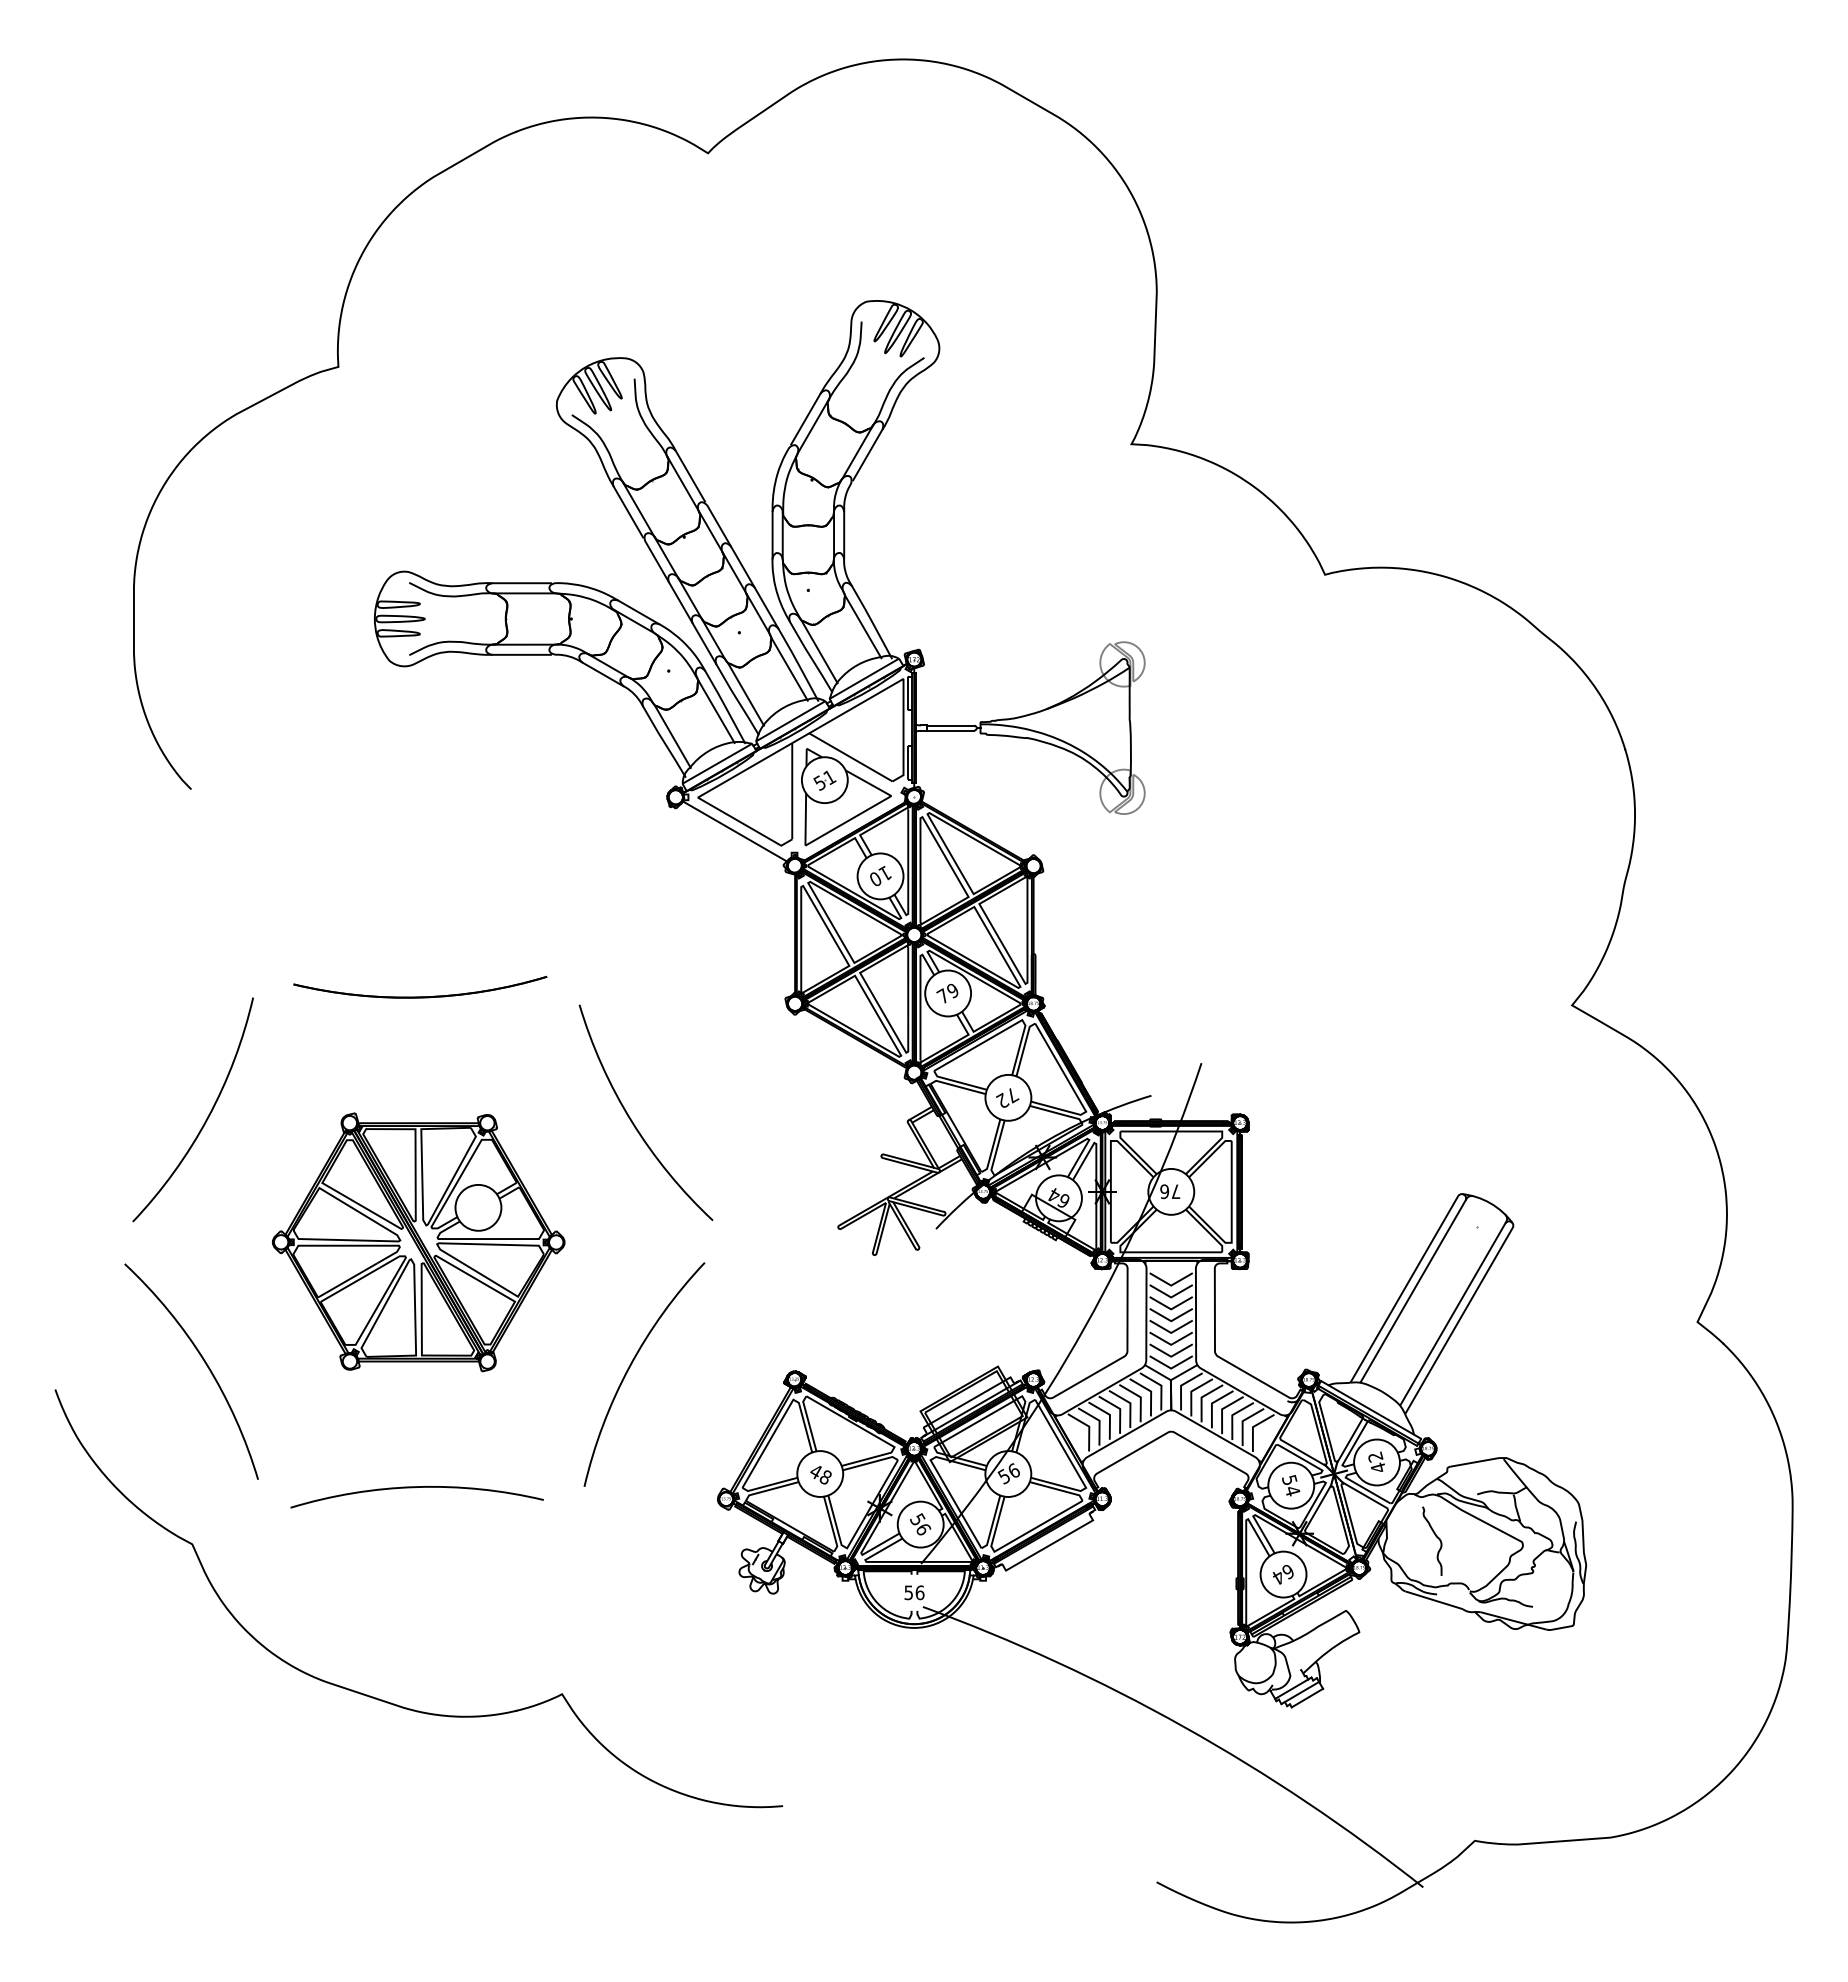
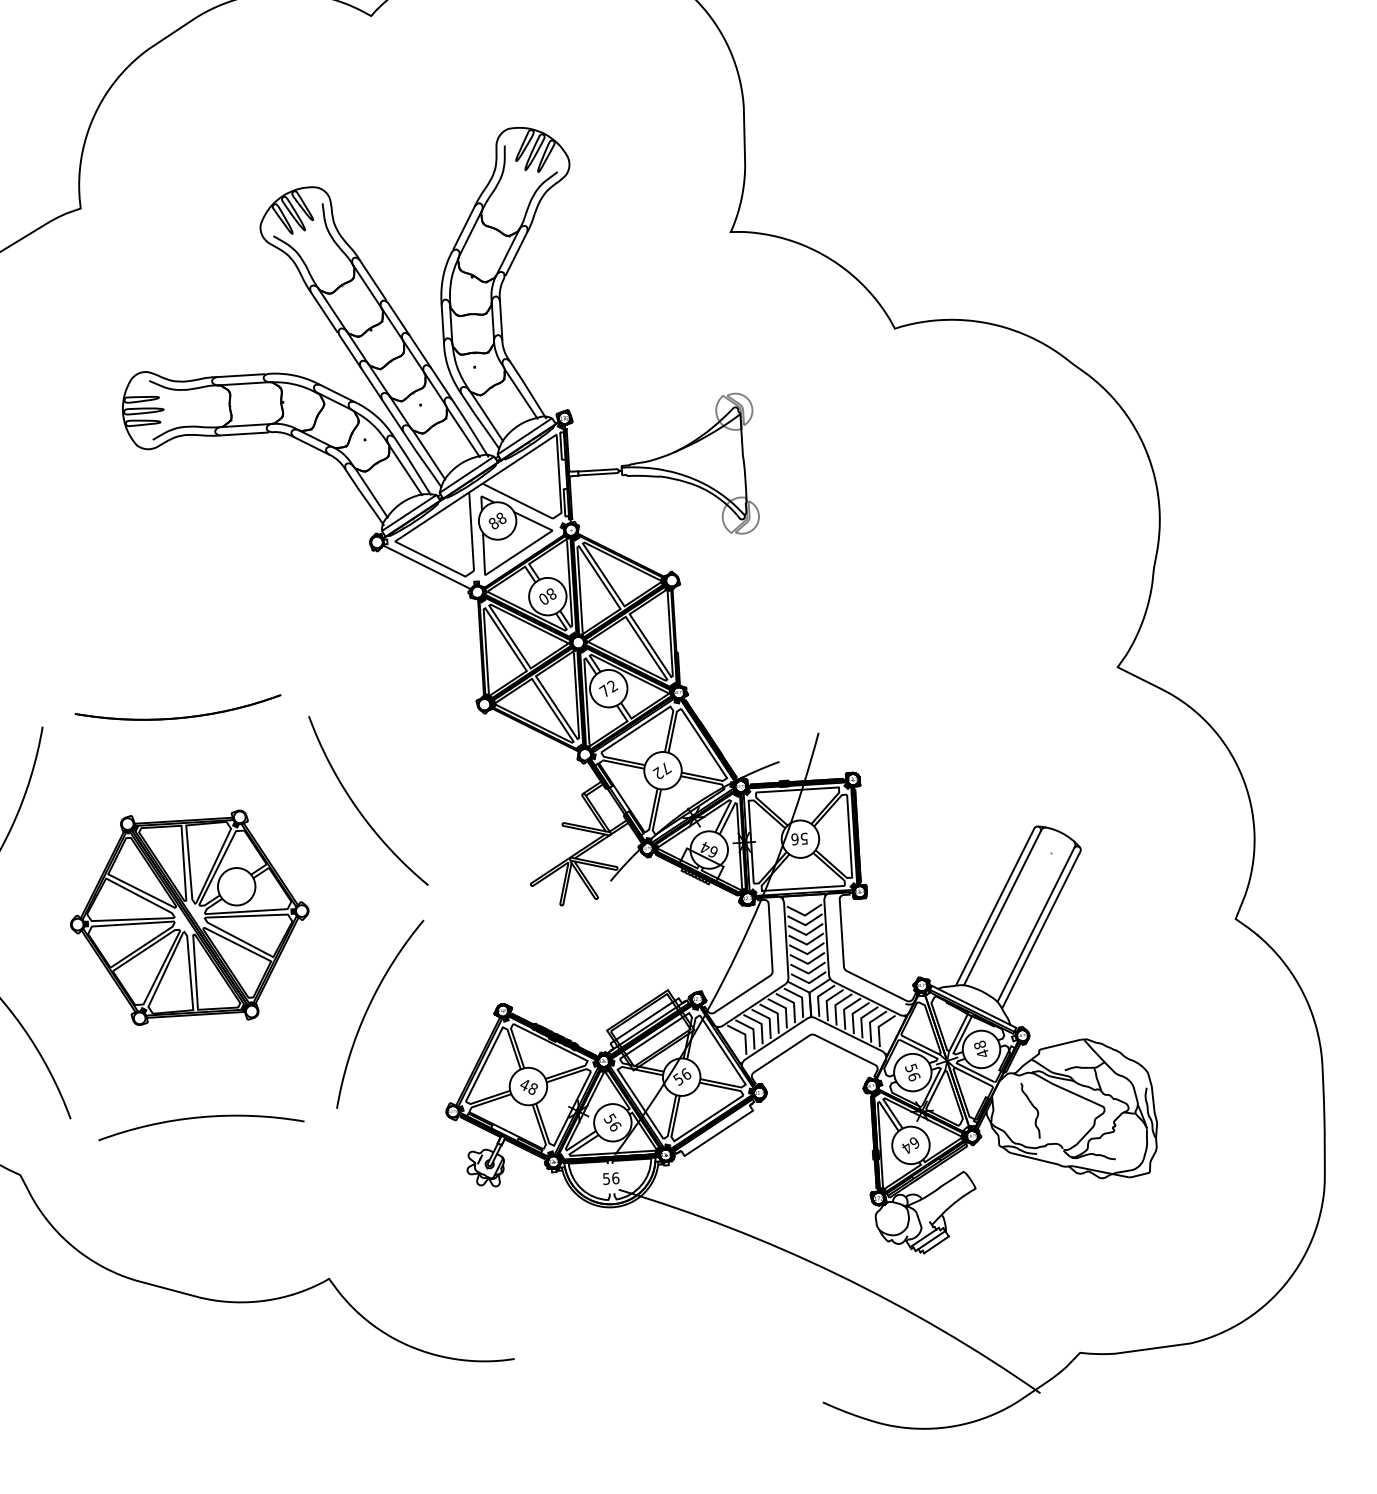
text: (824, 780) -> (497, 521), 51 -> 88
text: (884, 873) -> (550, 594), 10 -> 80
text: (952, 991) -> (612, 686), 79 -> 72
text: (1176, 1191) -> (804, 838), 76 -> 56
text: (1375, 1456) -> (980, 1044), 42 -> 48
text: (1292, 1491) -> (914, 1077), 54 -> 56

